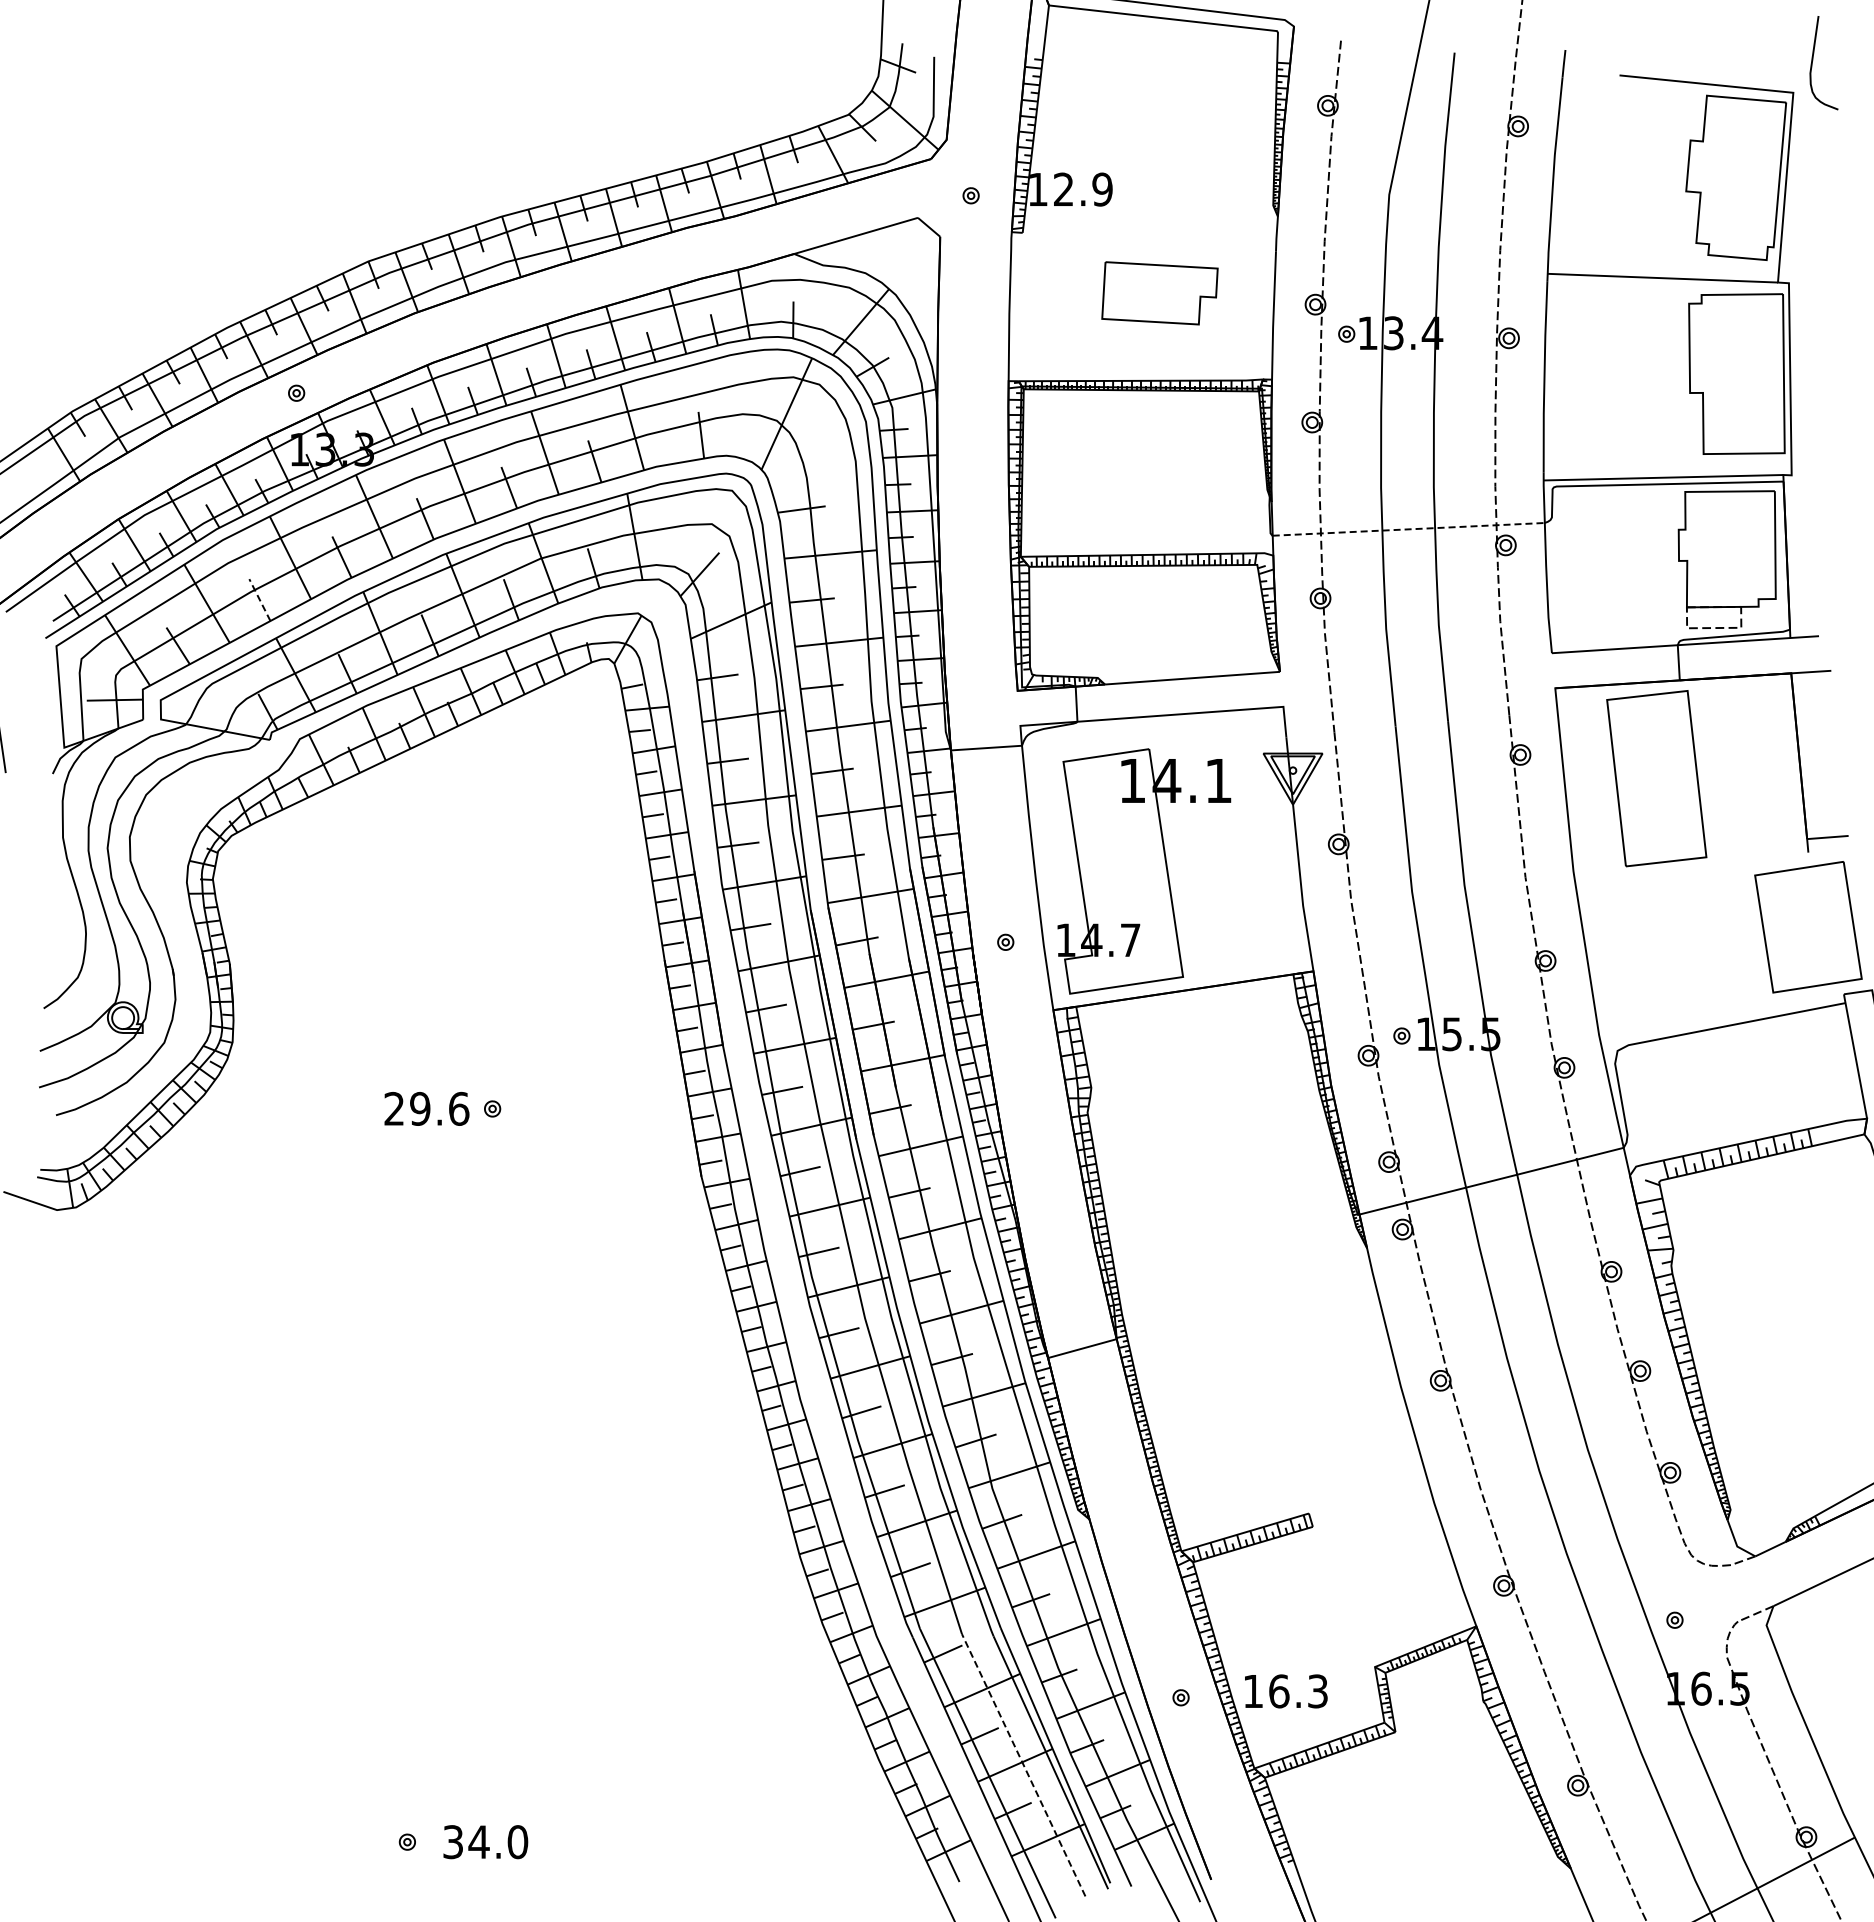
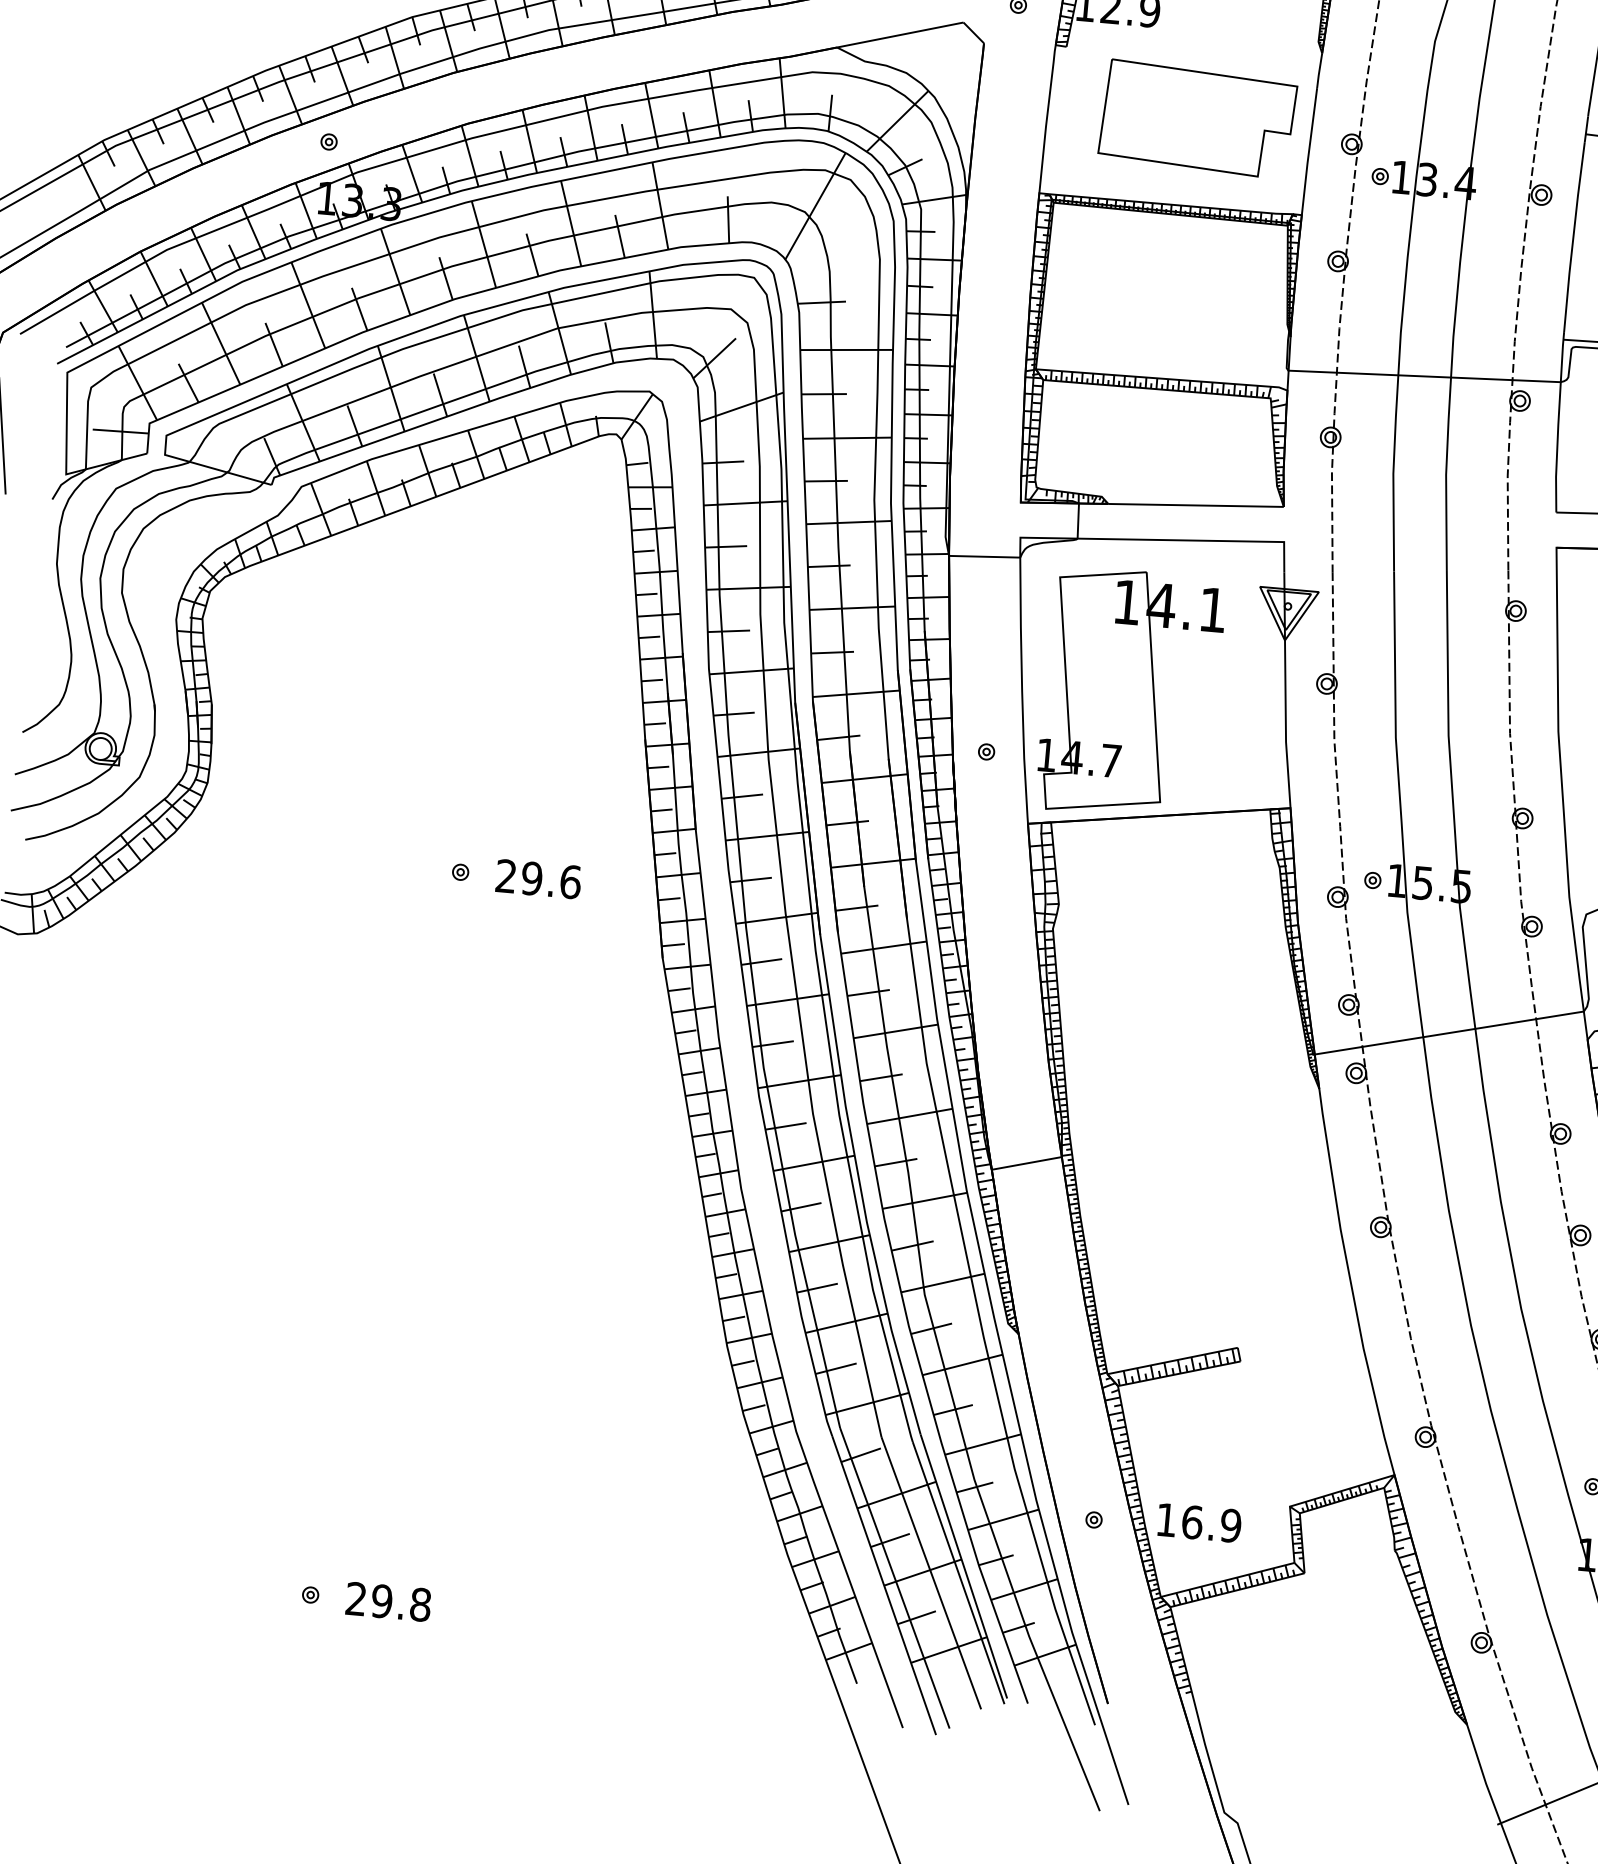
part: (1159, 293) -> (1197, 119), size x1.67
line: (1409, 529) -> (1425, 376), dashed -> solid
line: (259, 599) -> (273, 344), dashed -> solid
text: (426, 1108) -> (538, 878), moved
text: (1317, 1691) -> (1230, 1525), 16.3 -> 16.9
line: (1023, 1765) -> (931, 1573), dashed -> solid
text: (485, 1842) -> (388, 1602), 34.0 -> 29.8

